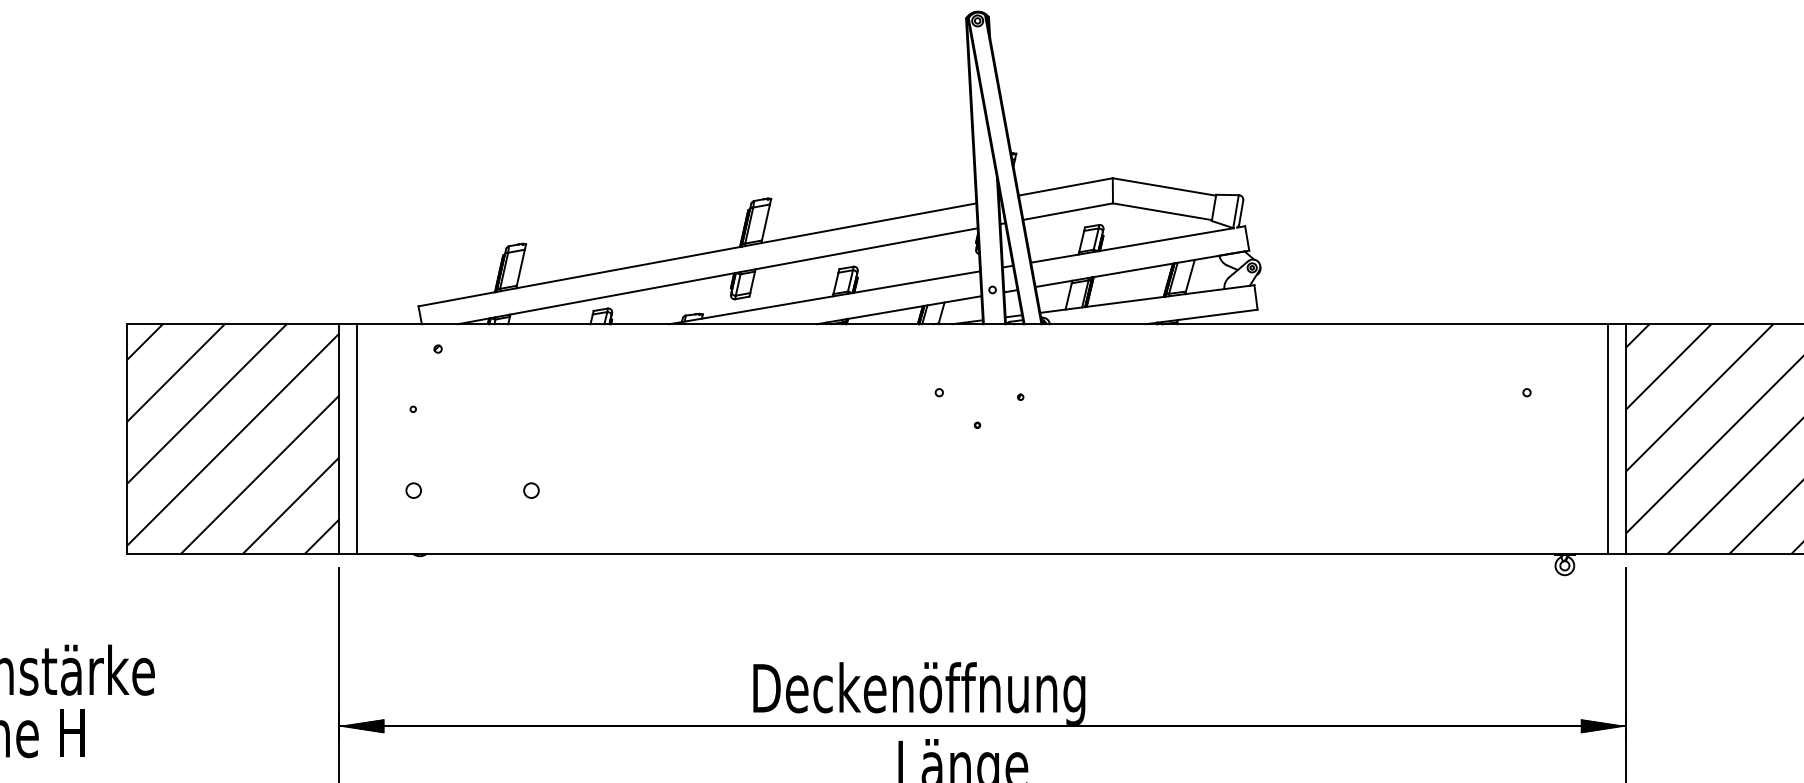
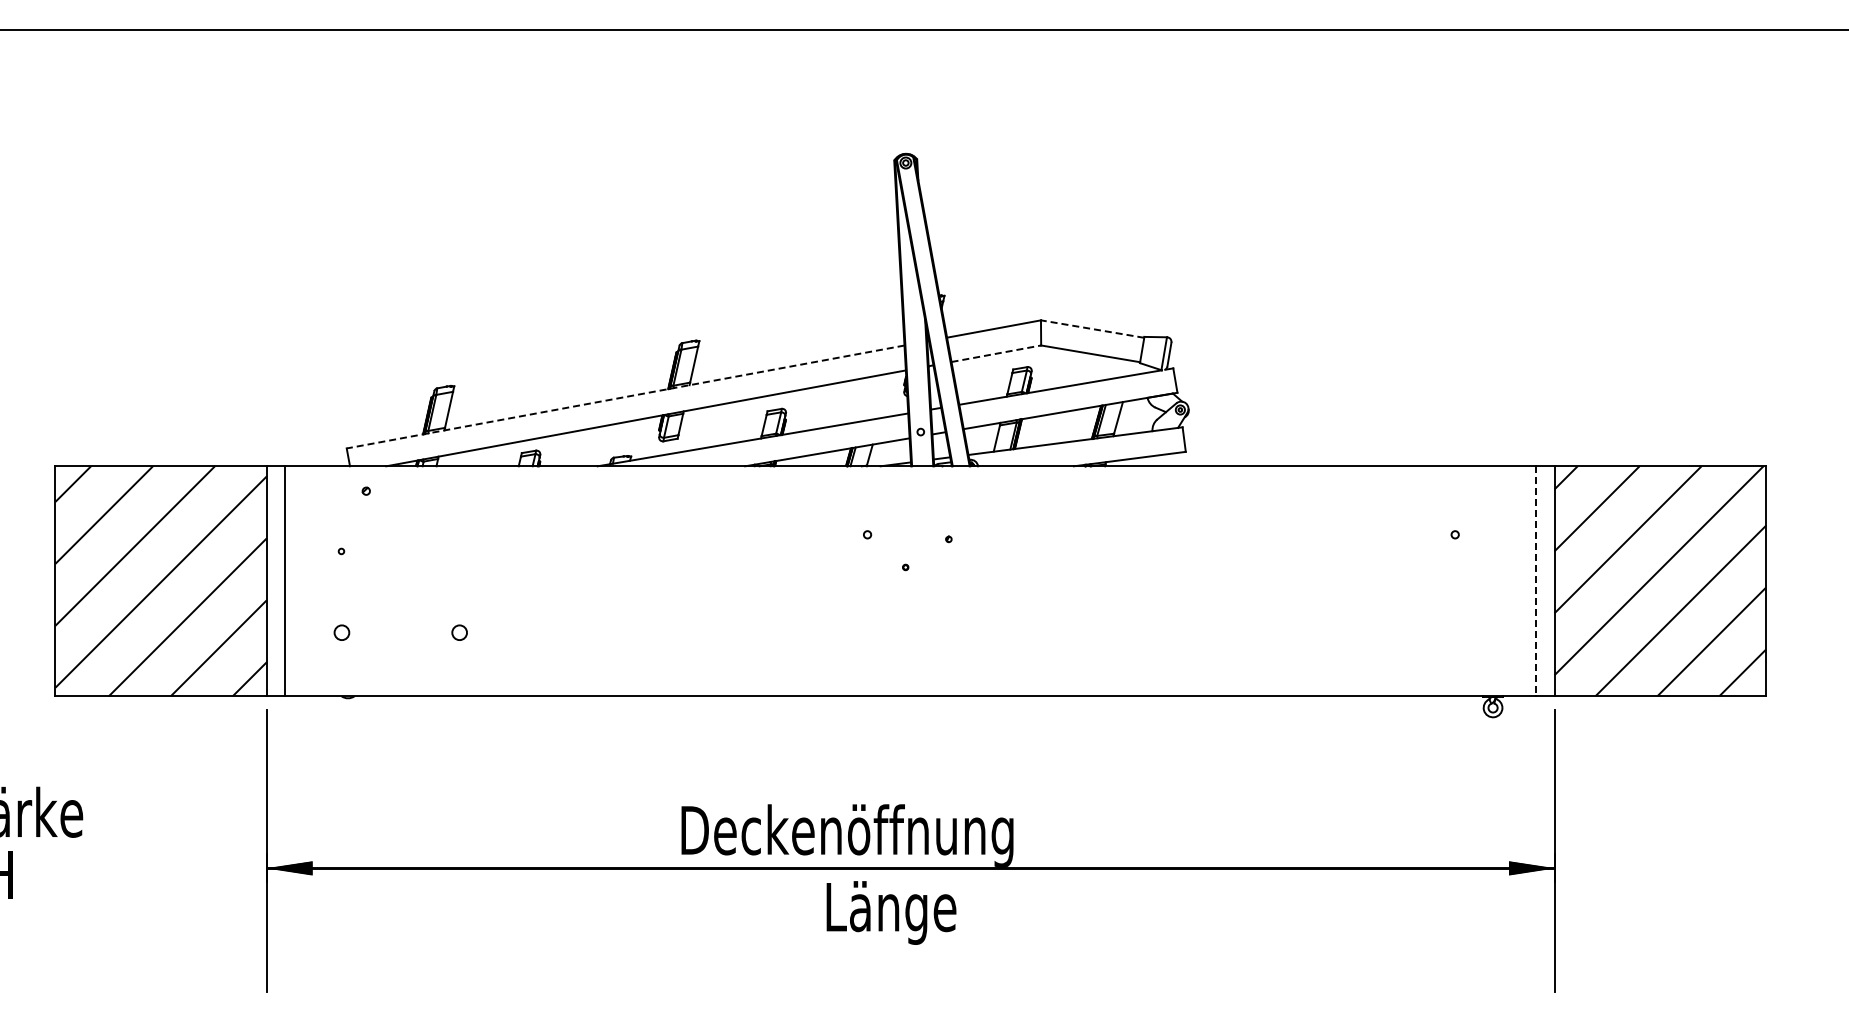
line: (1164, 187) -> (1092, 329), solid -> dashed
line: (1068, 211) -> (996, 353), solid -> dashed
line: (697, 255) -> (625, 397), solid -> dashed
line: (1608, 439) -> (1536, 581), solid -> dashed

